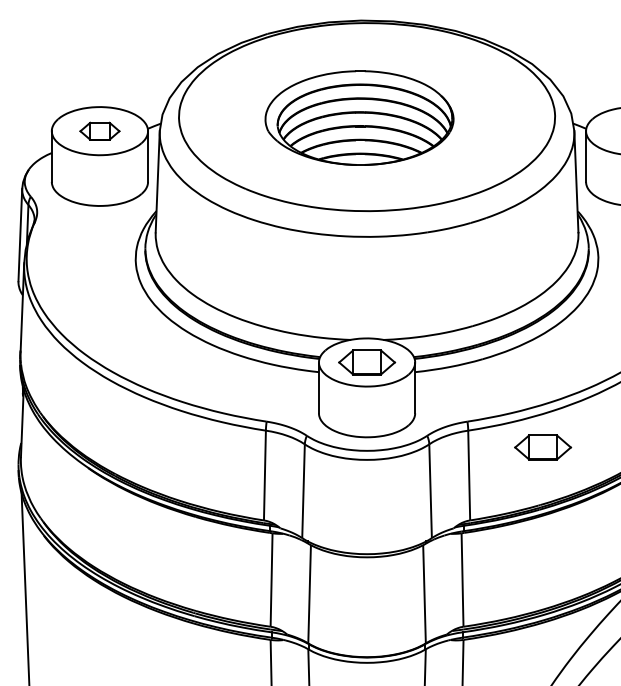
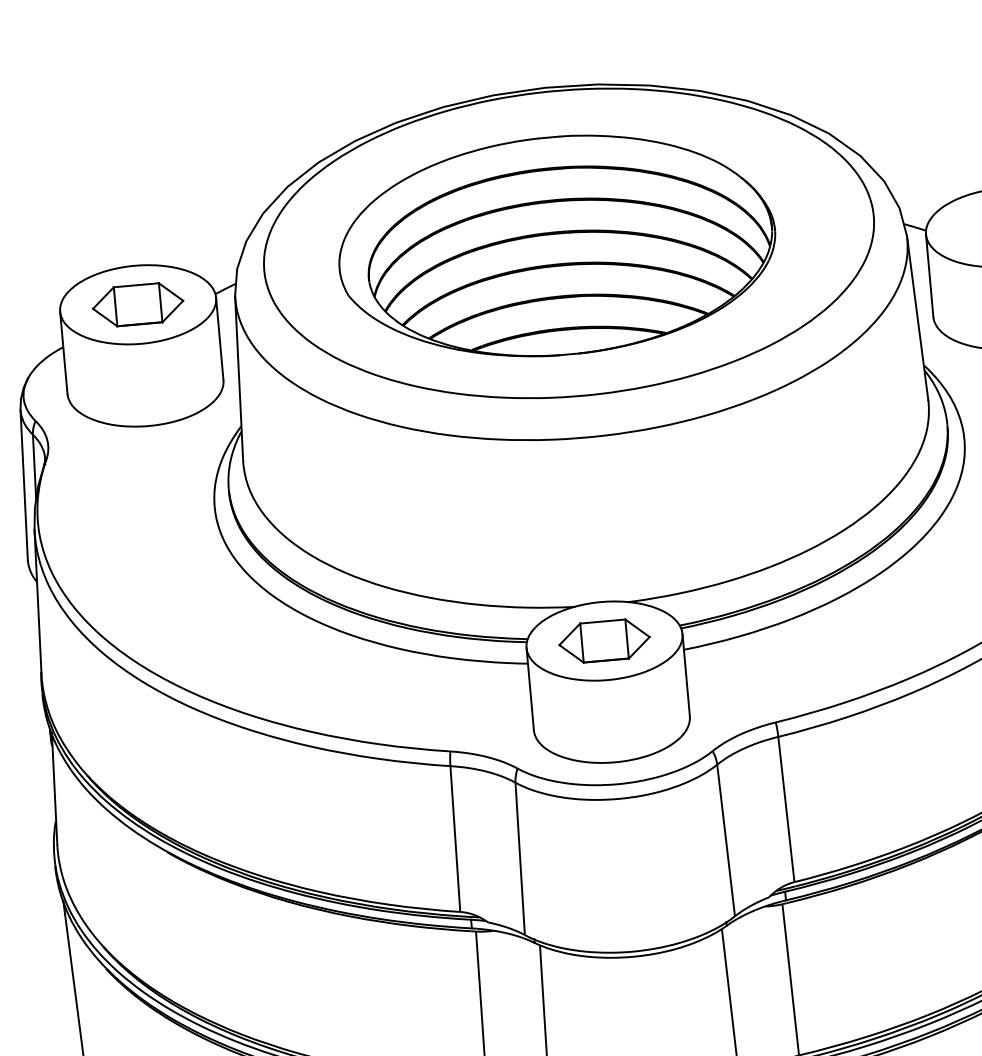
part: (359, 117) -> (556, 245), size x1.43
part: (99, 131) -> (137, 305), size x1.43
part: (543, 447) -> (902, 753), removed

